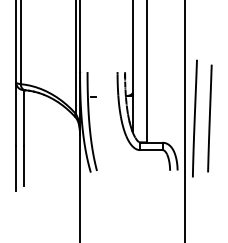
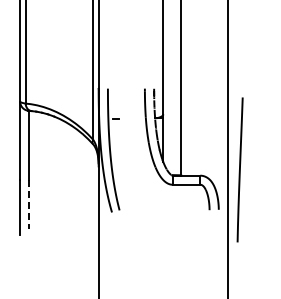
line: (194, 118) -> (239, 169), moved
line: (209, 118) -> (258, 145), removed
line: (23, 166) -> (29, 204), solid -> dashed

